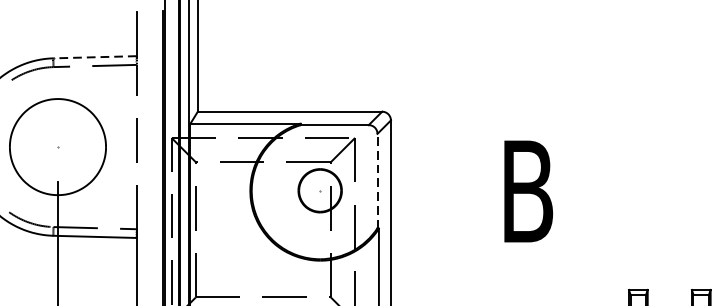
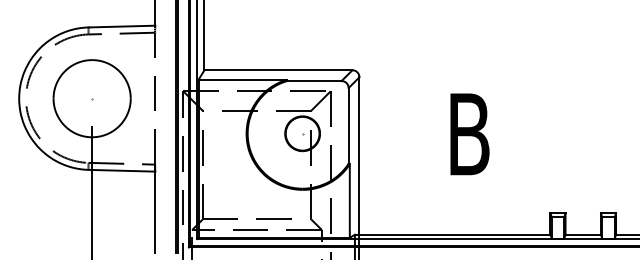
line: (94, 57) -> (121, 26), dashed -> solid
line: (377, 180) -> (348, 125), dashed -> solid

